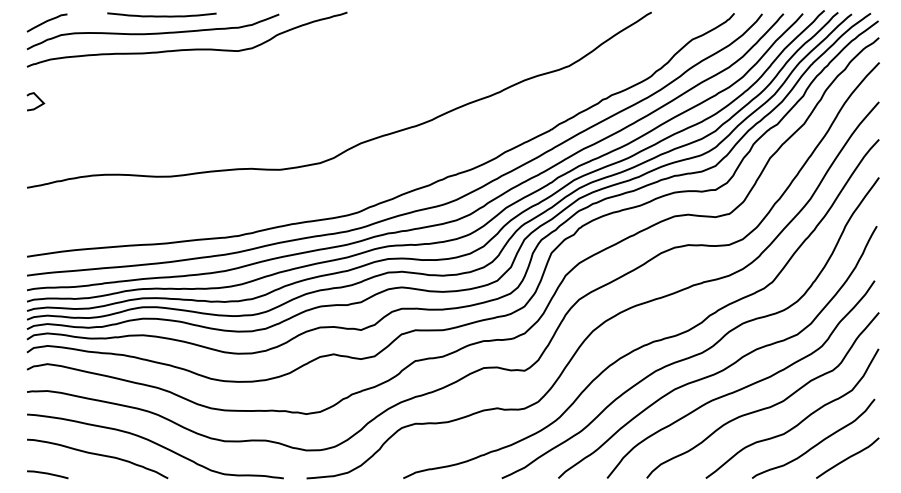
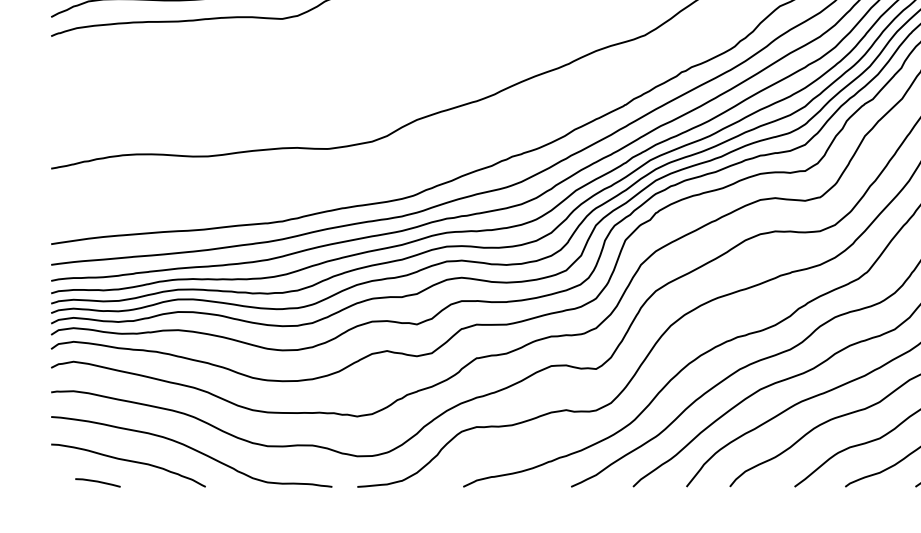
curve: (37, 98) -> (62, 70), removed
line: (47, 474) -> (97, 482), moved

